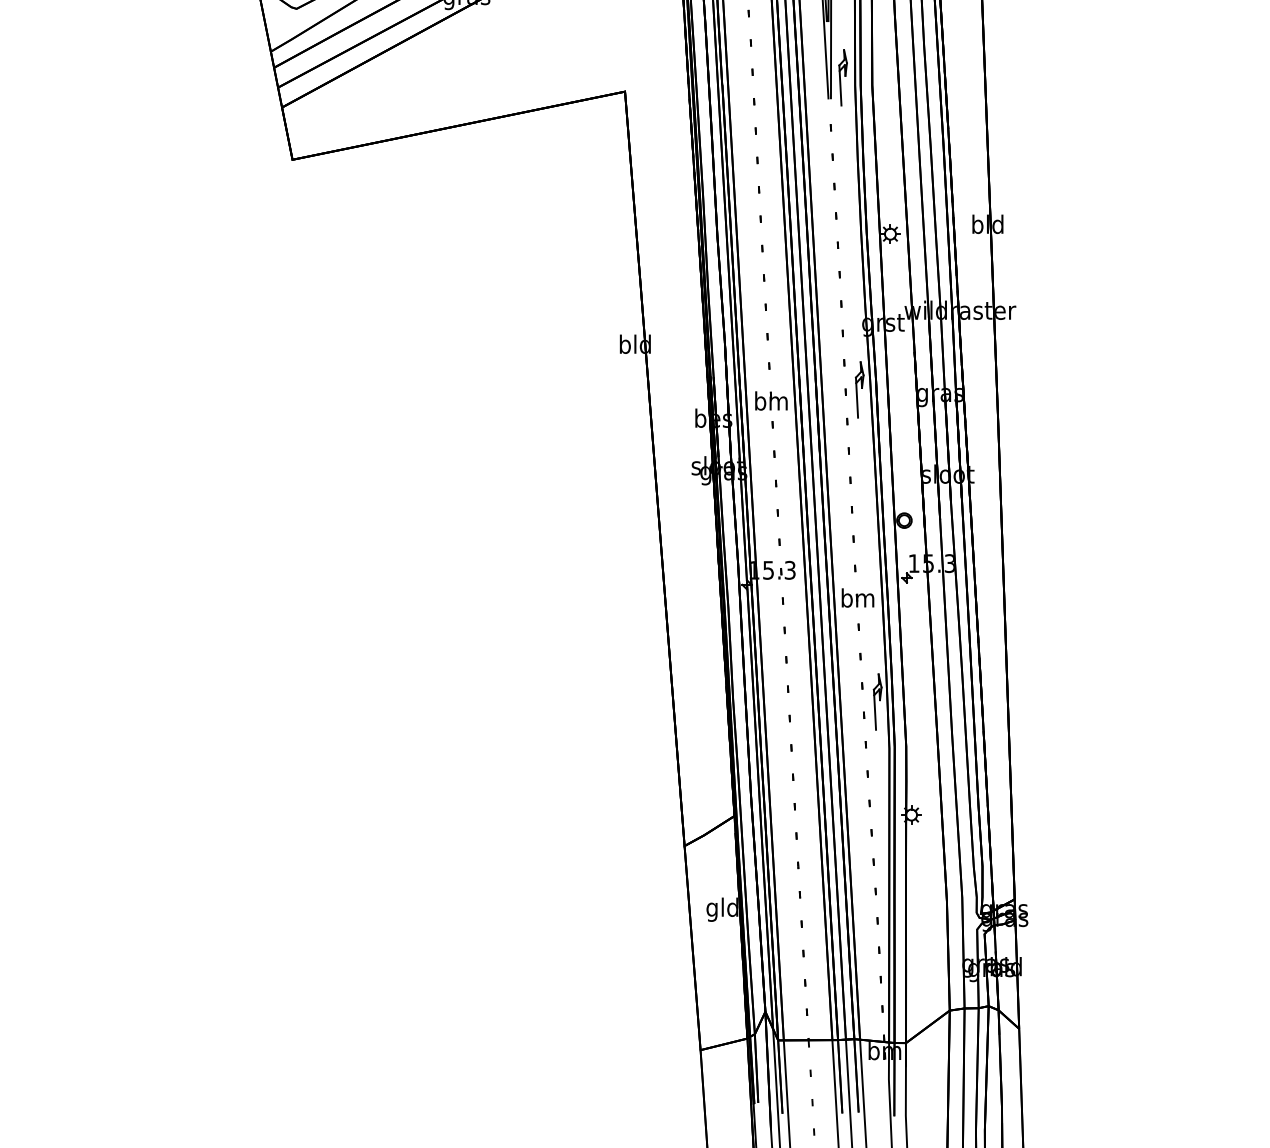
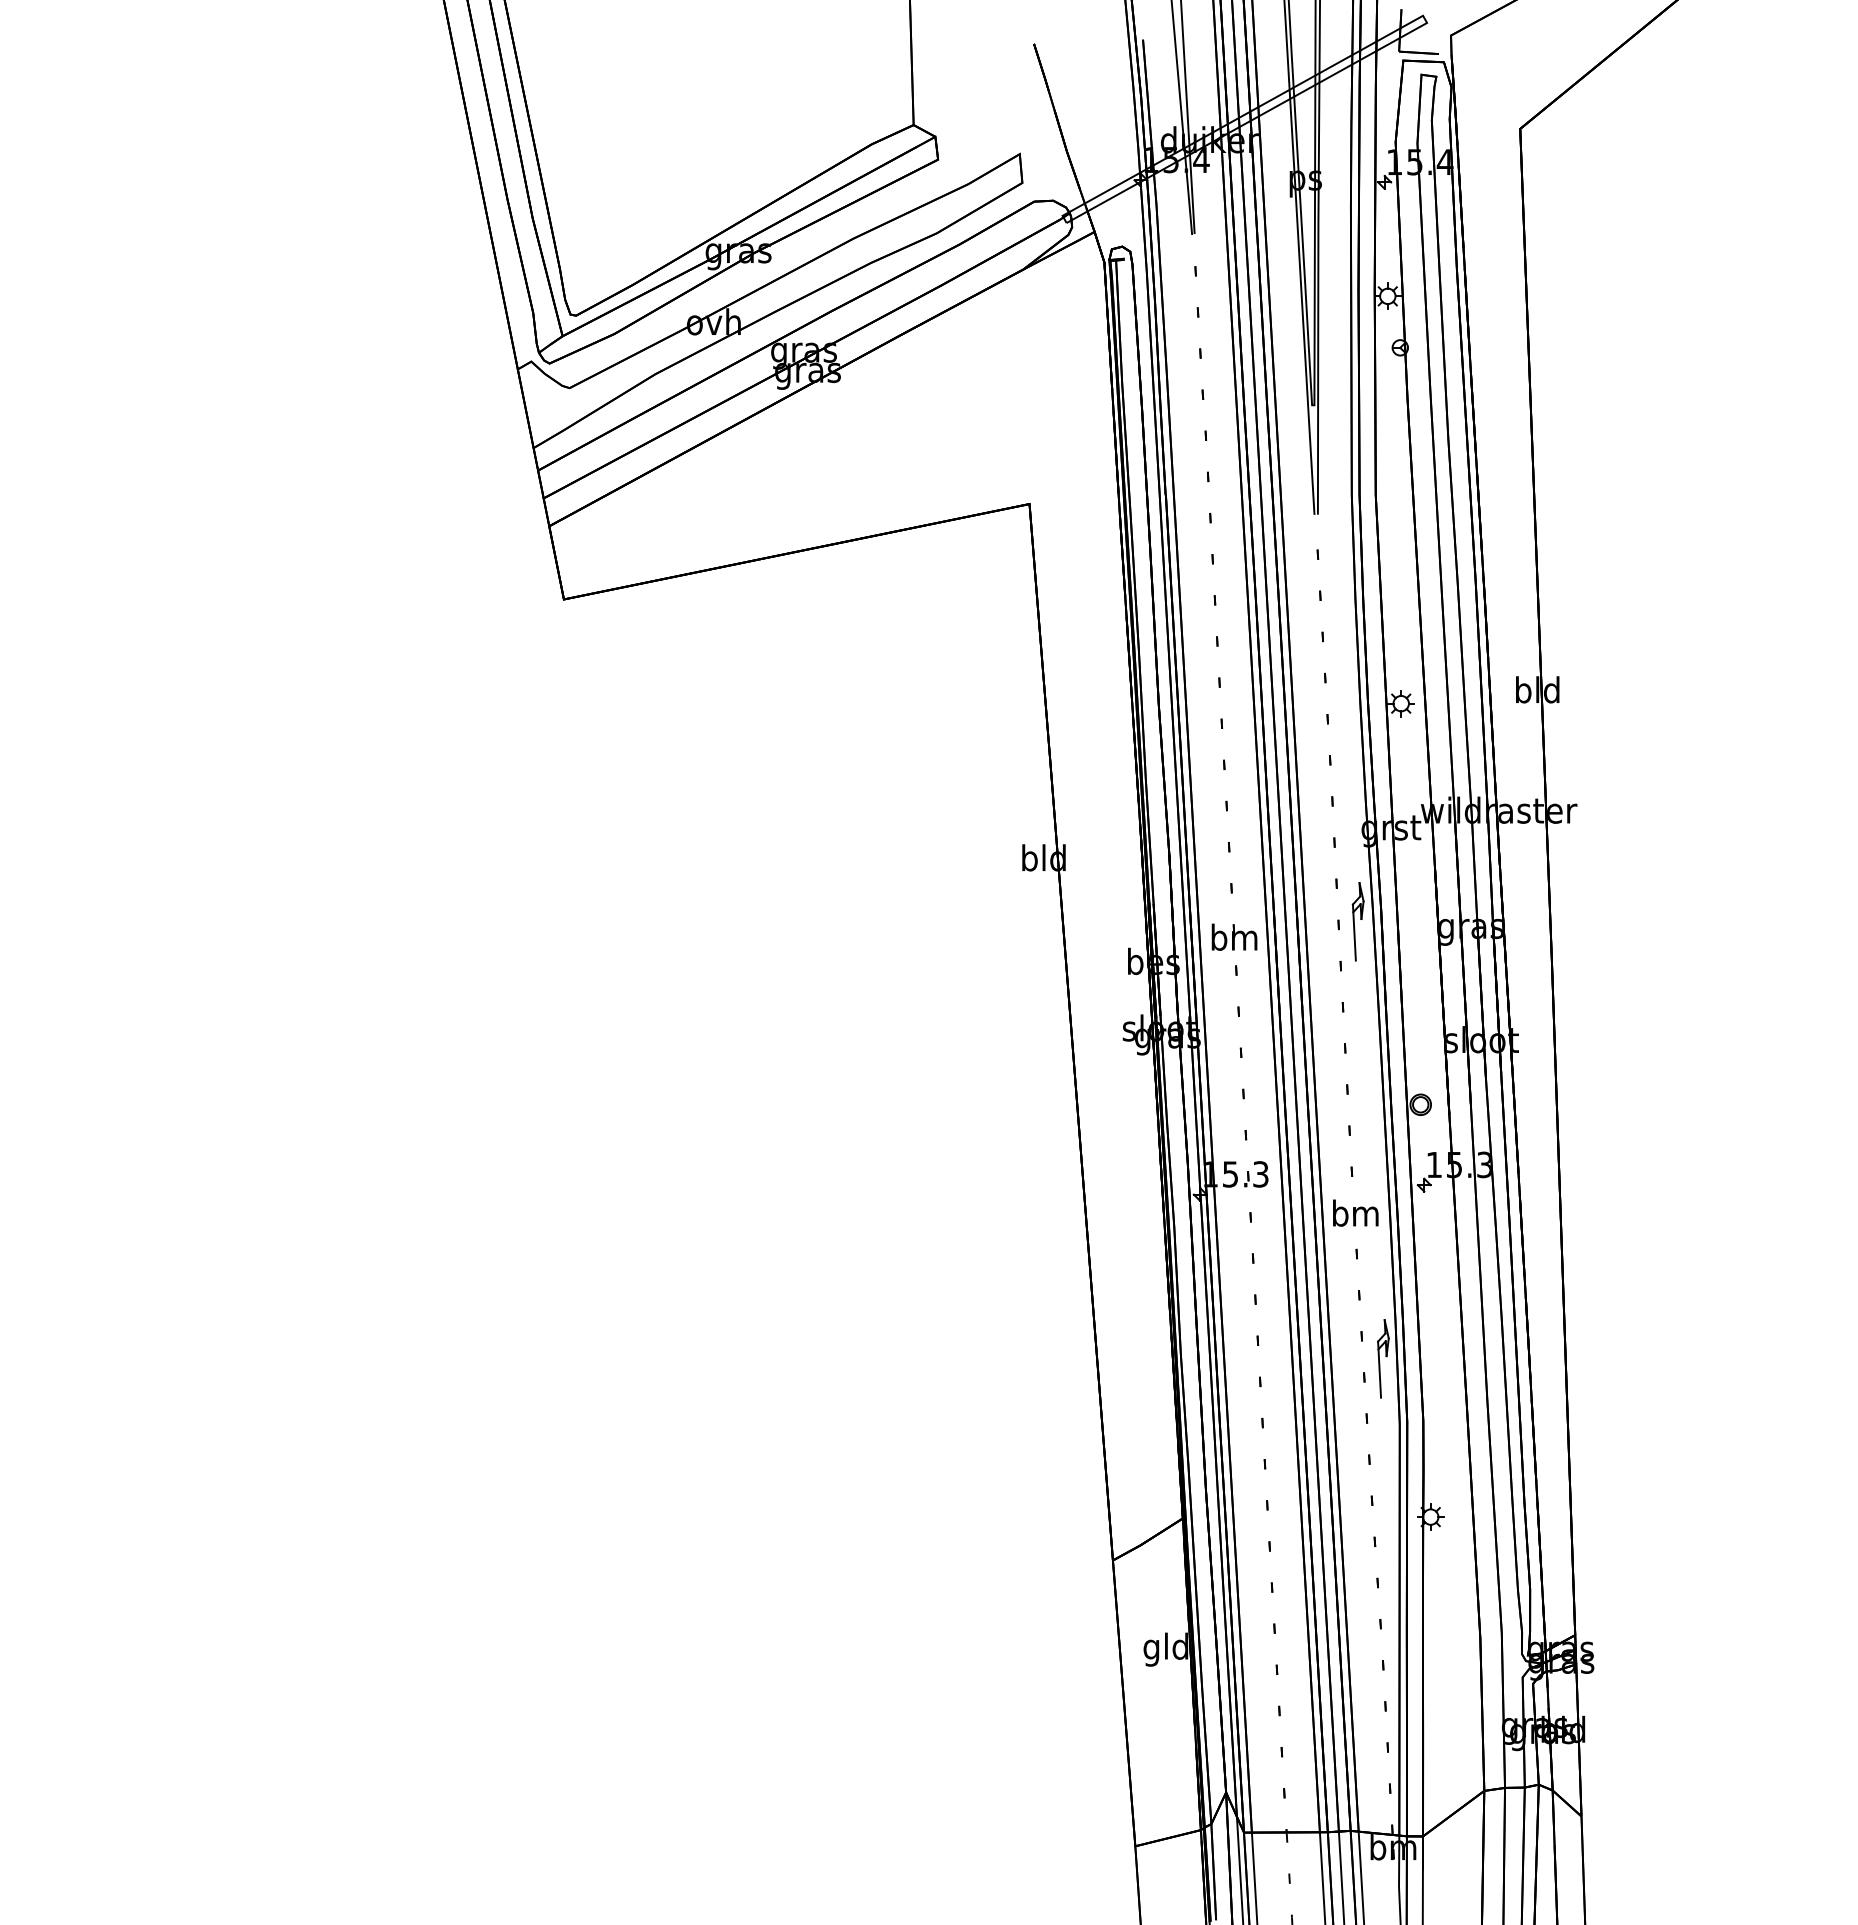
part: (842, 77) -> (1334, 484), removed

